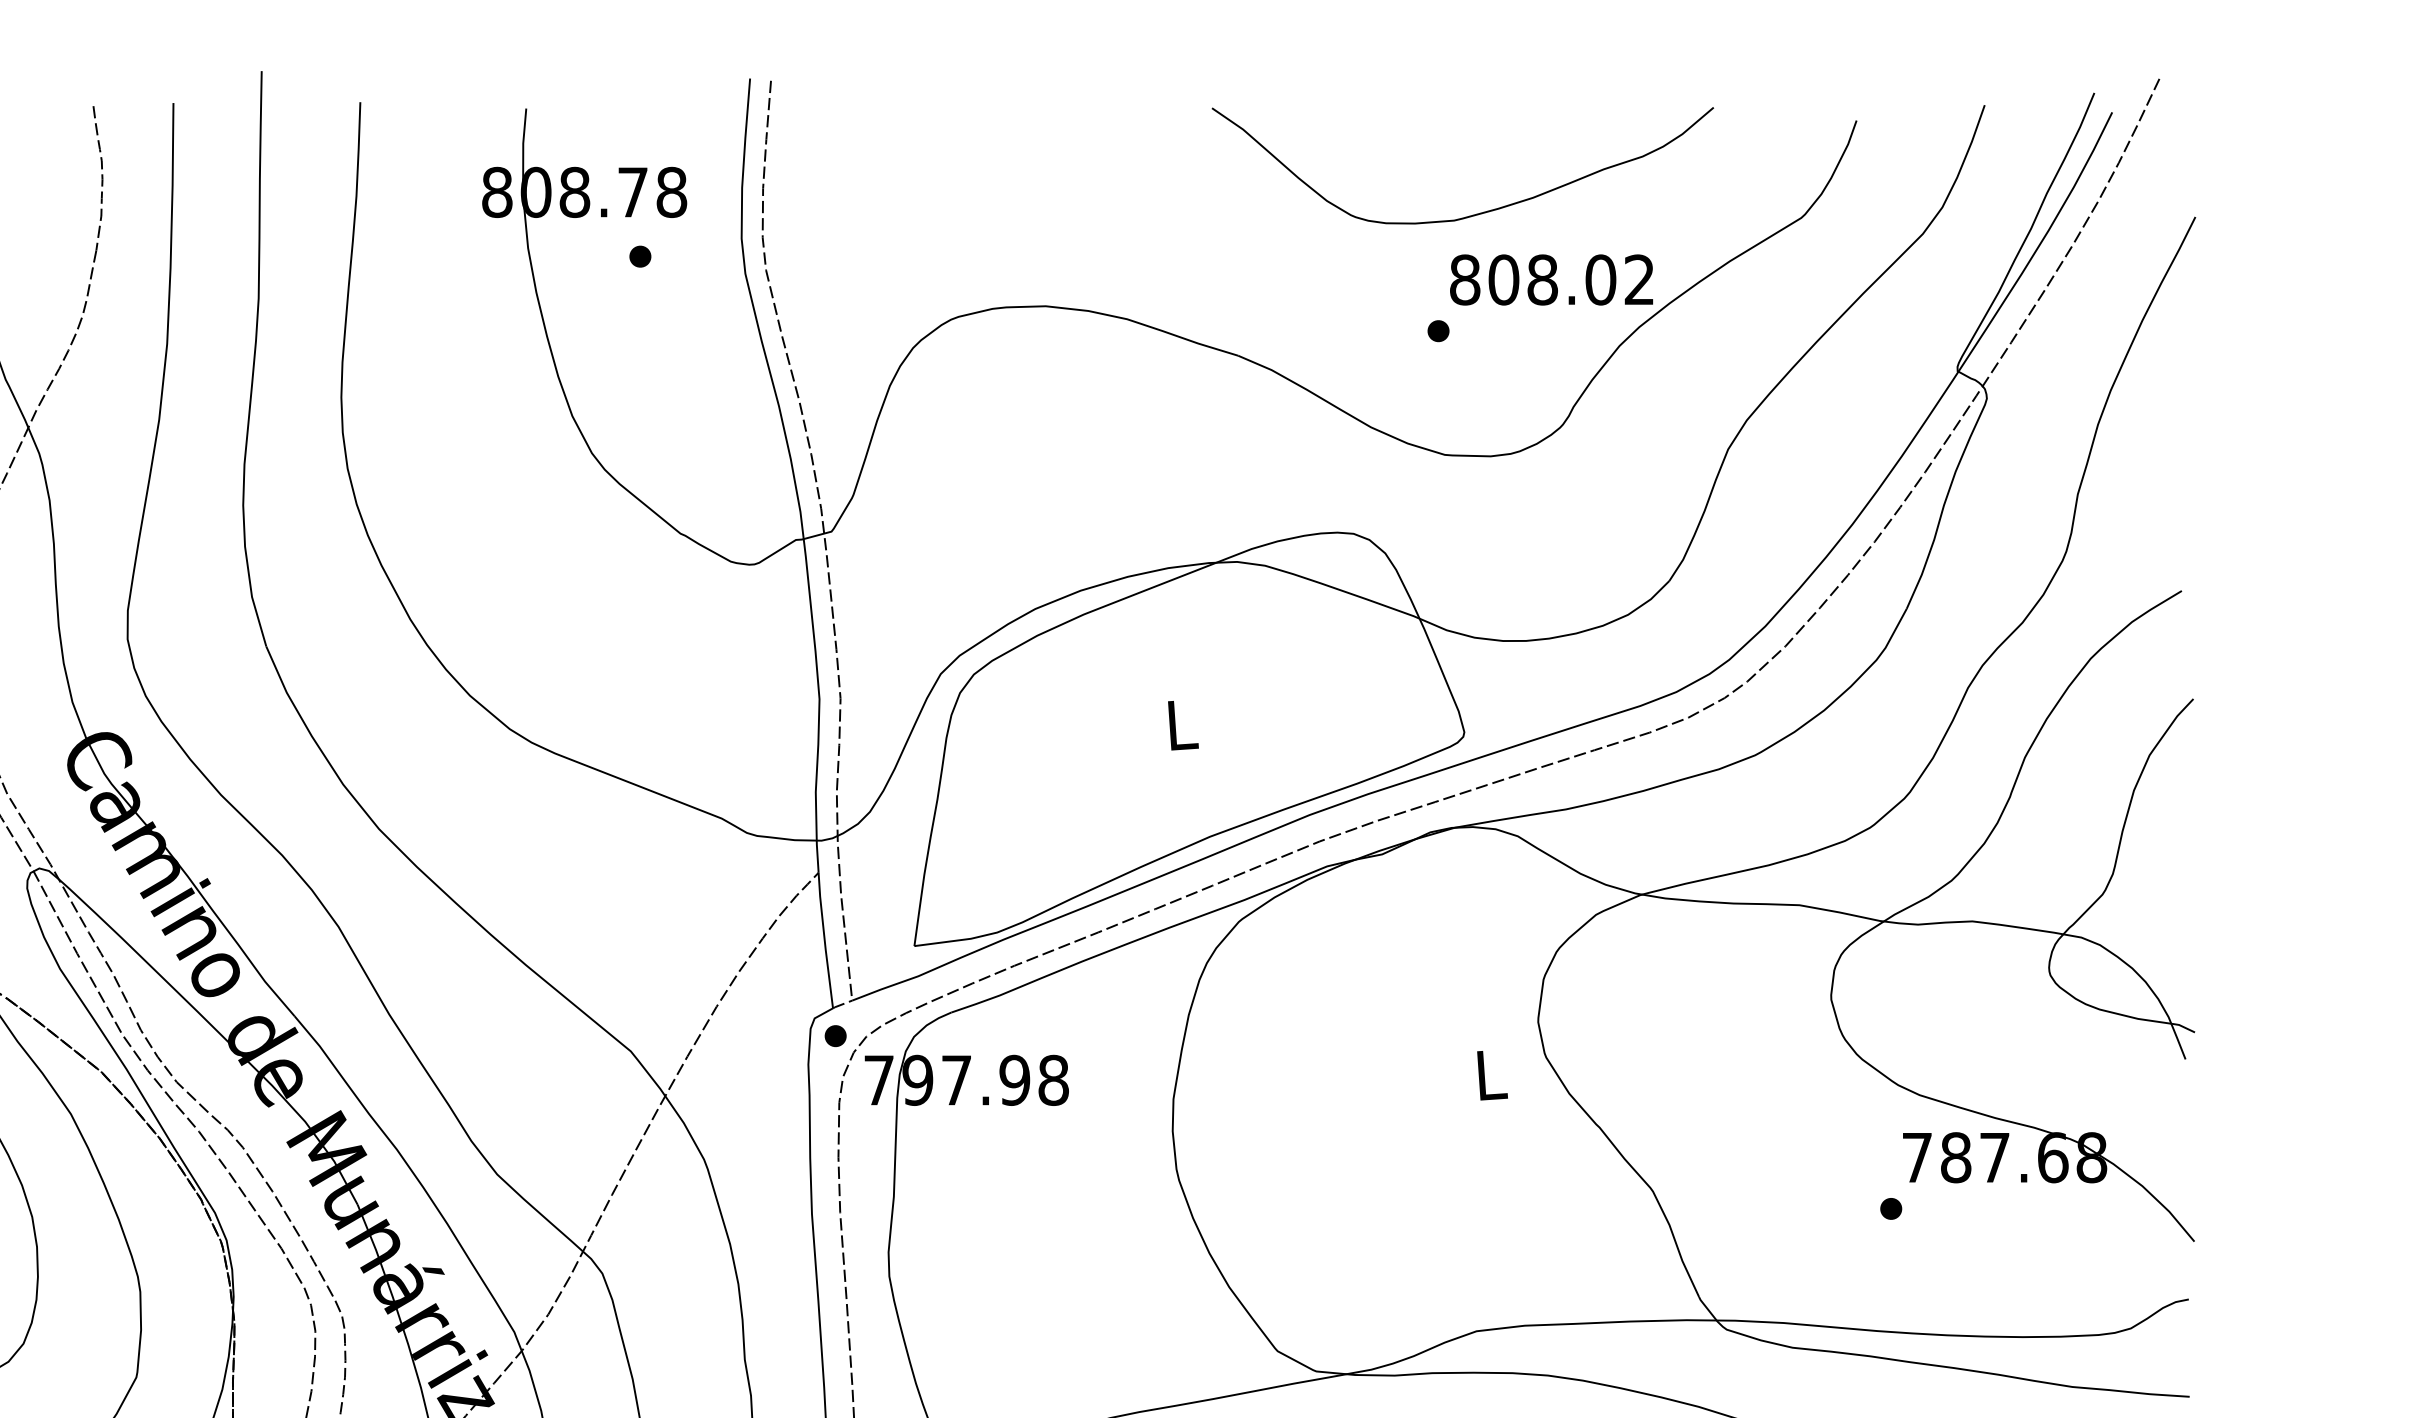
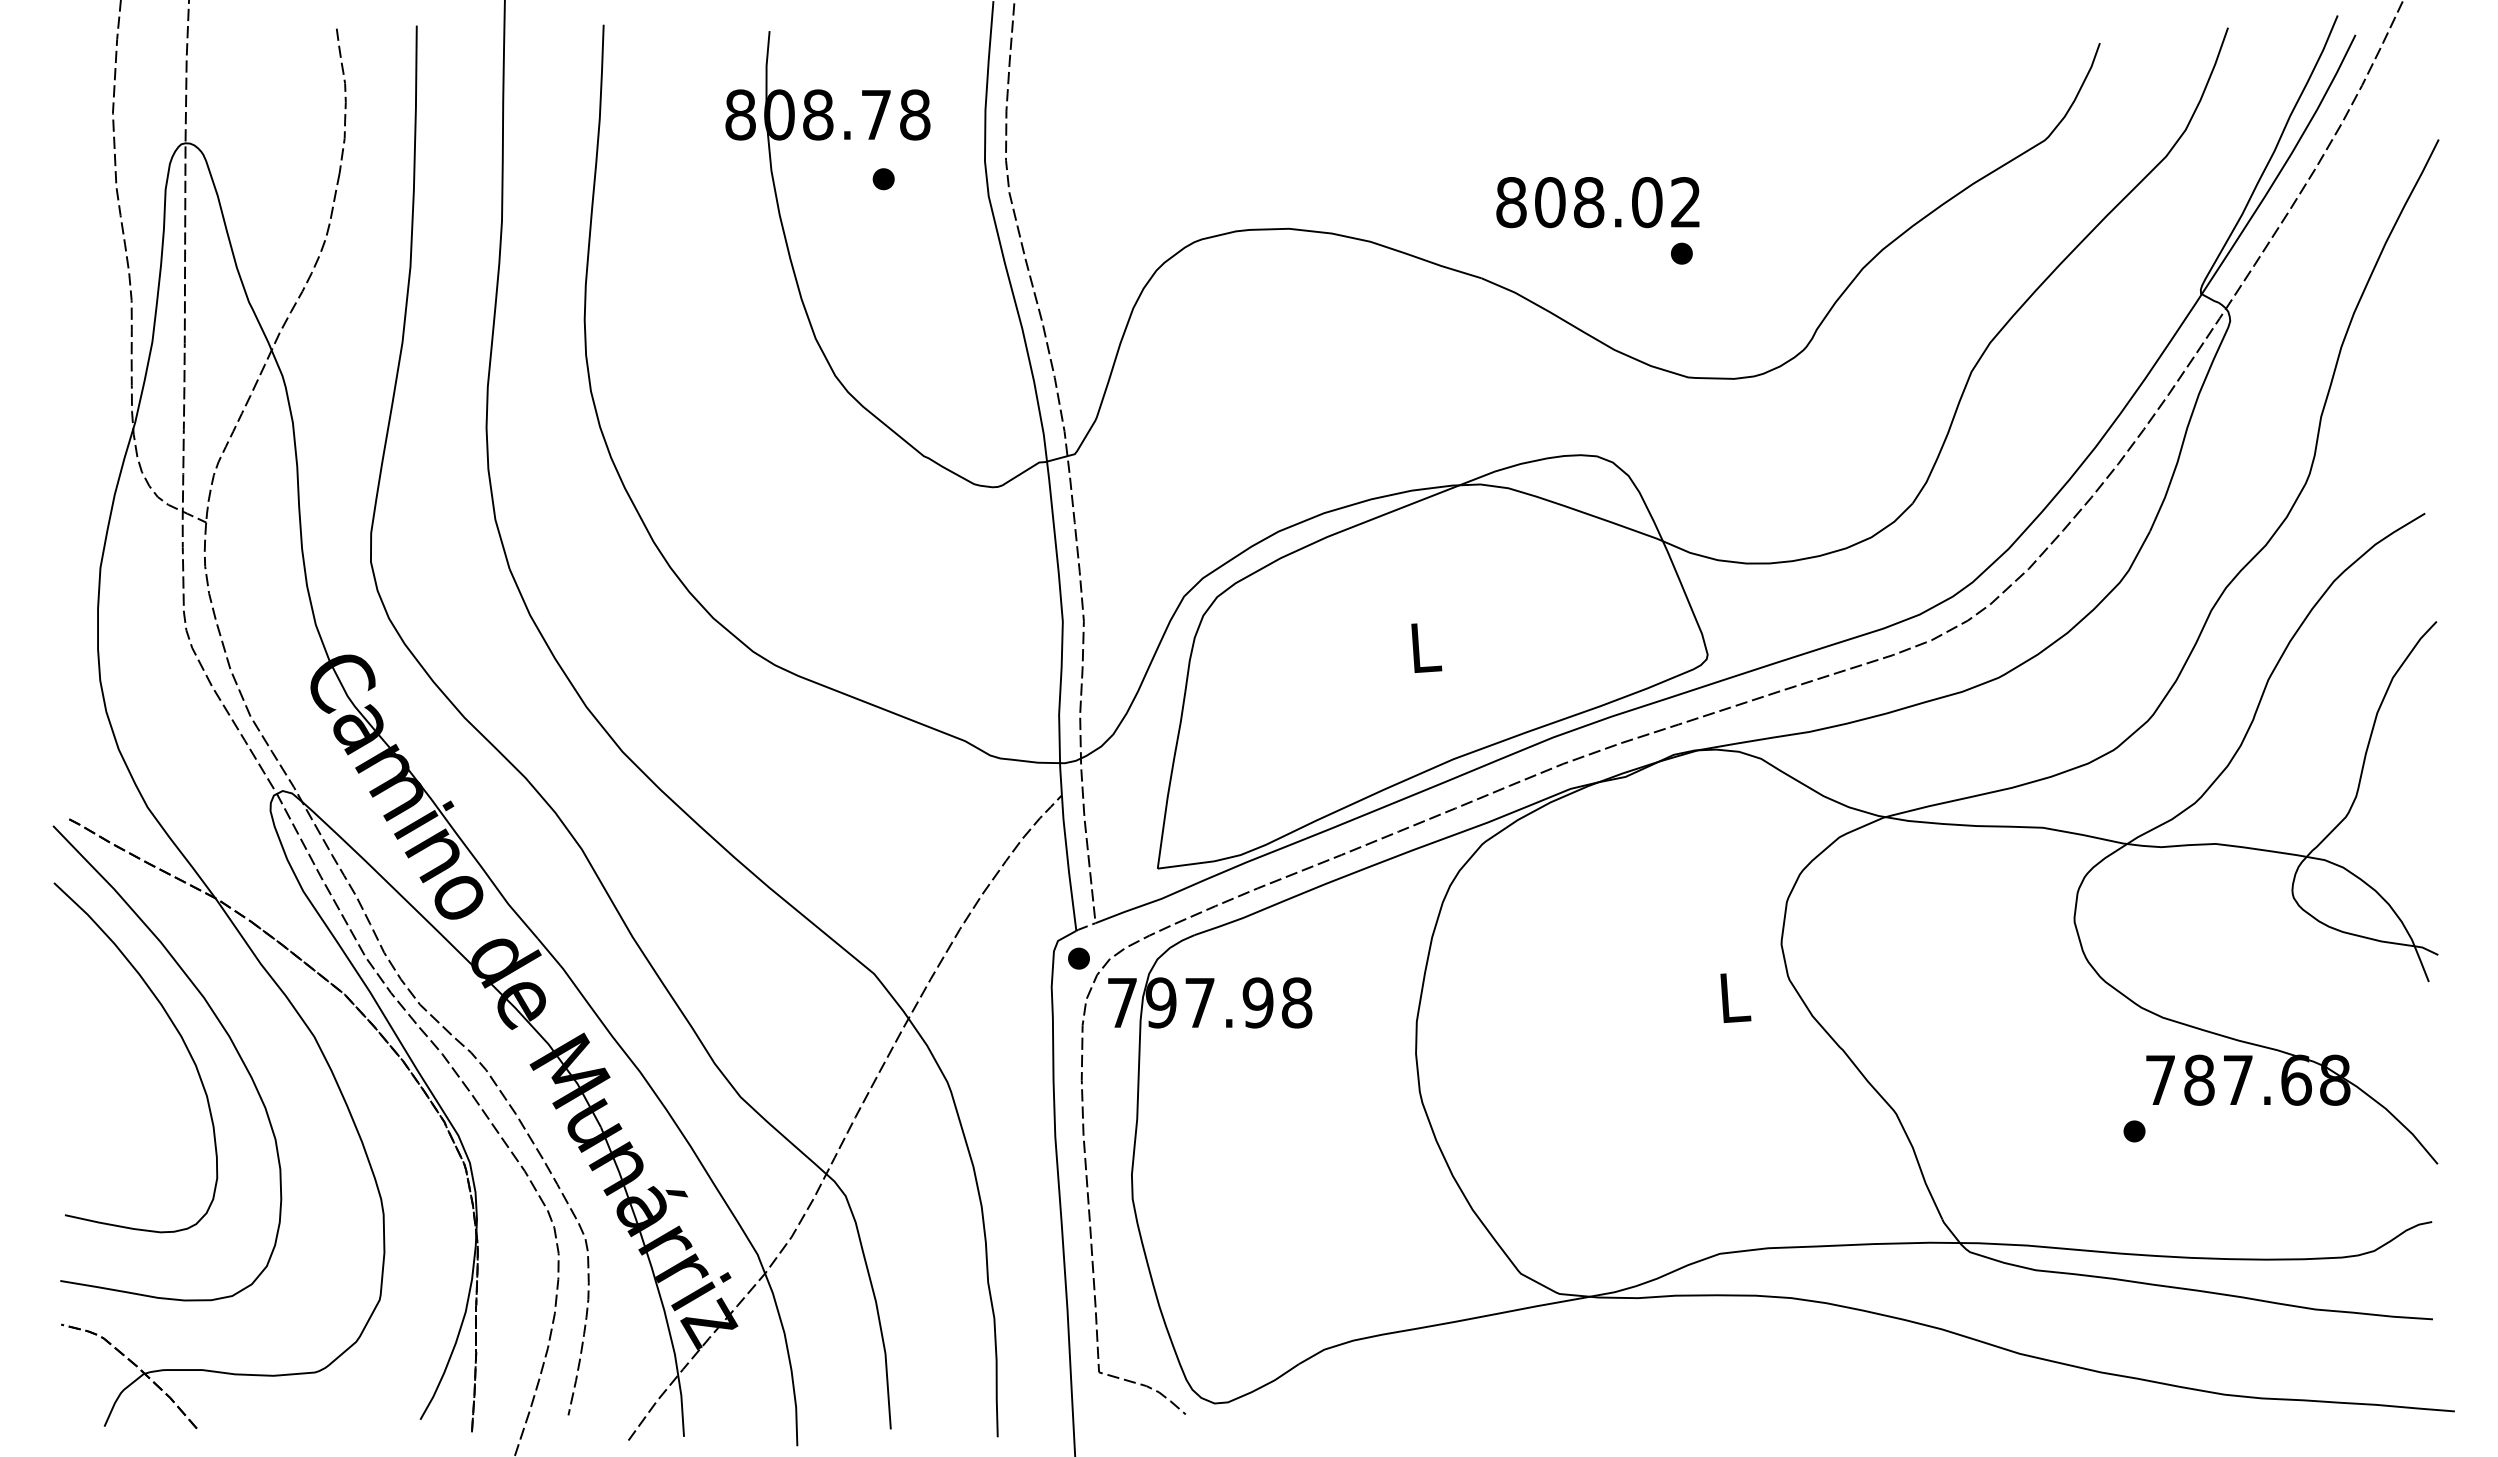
curve: (1478, 212) -> (1721, 135), removed
text: (1551, 279) -> (1597, 202), moved

